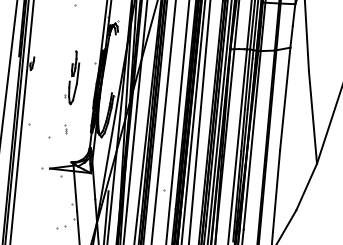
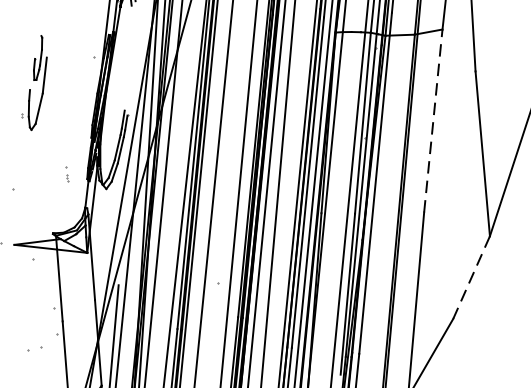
part: (72, 77) -> (34, 82), moved
line: (285, 99) -> (433, 121), solid -> dashed
part: (65, 129) -> (66, 175), moved
line: (306, 187) -> (471, 278), solid -> dashed

